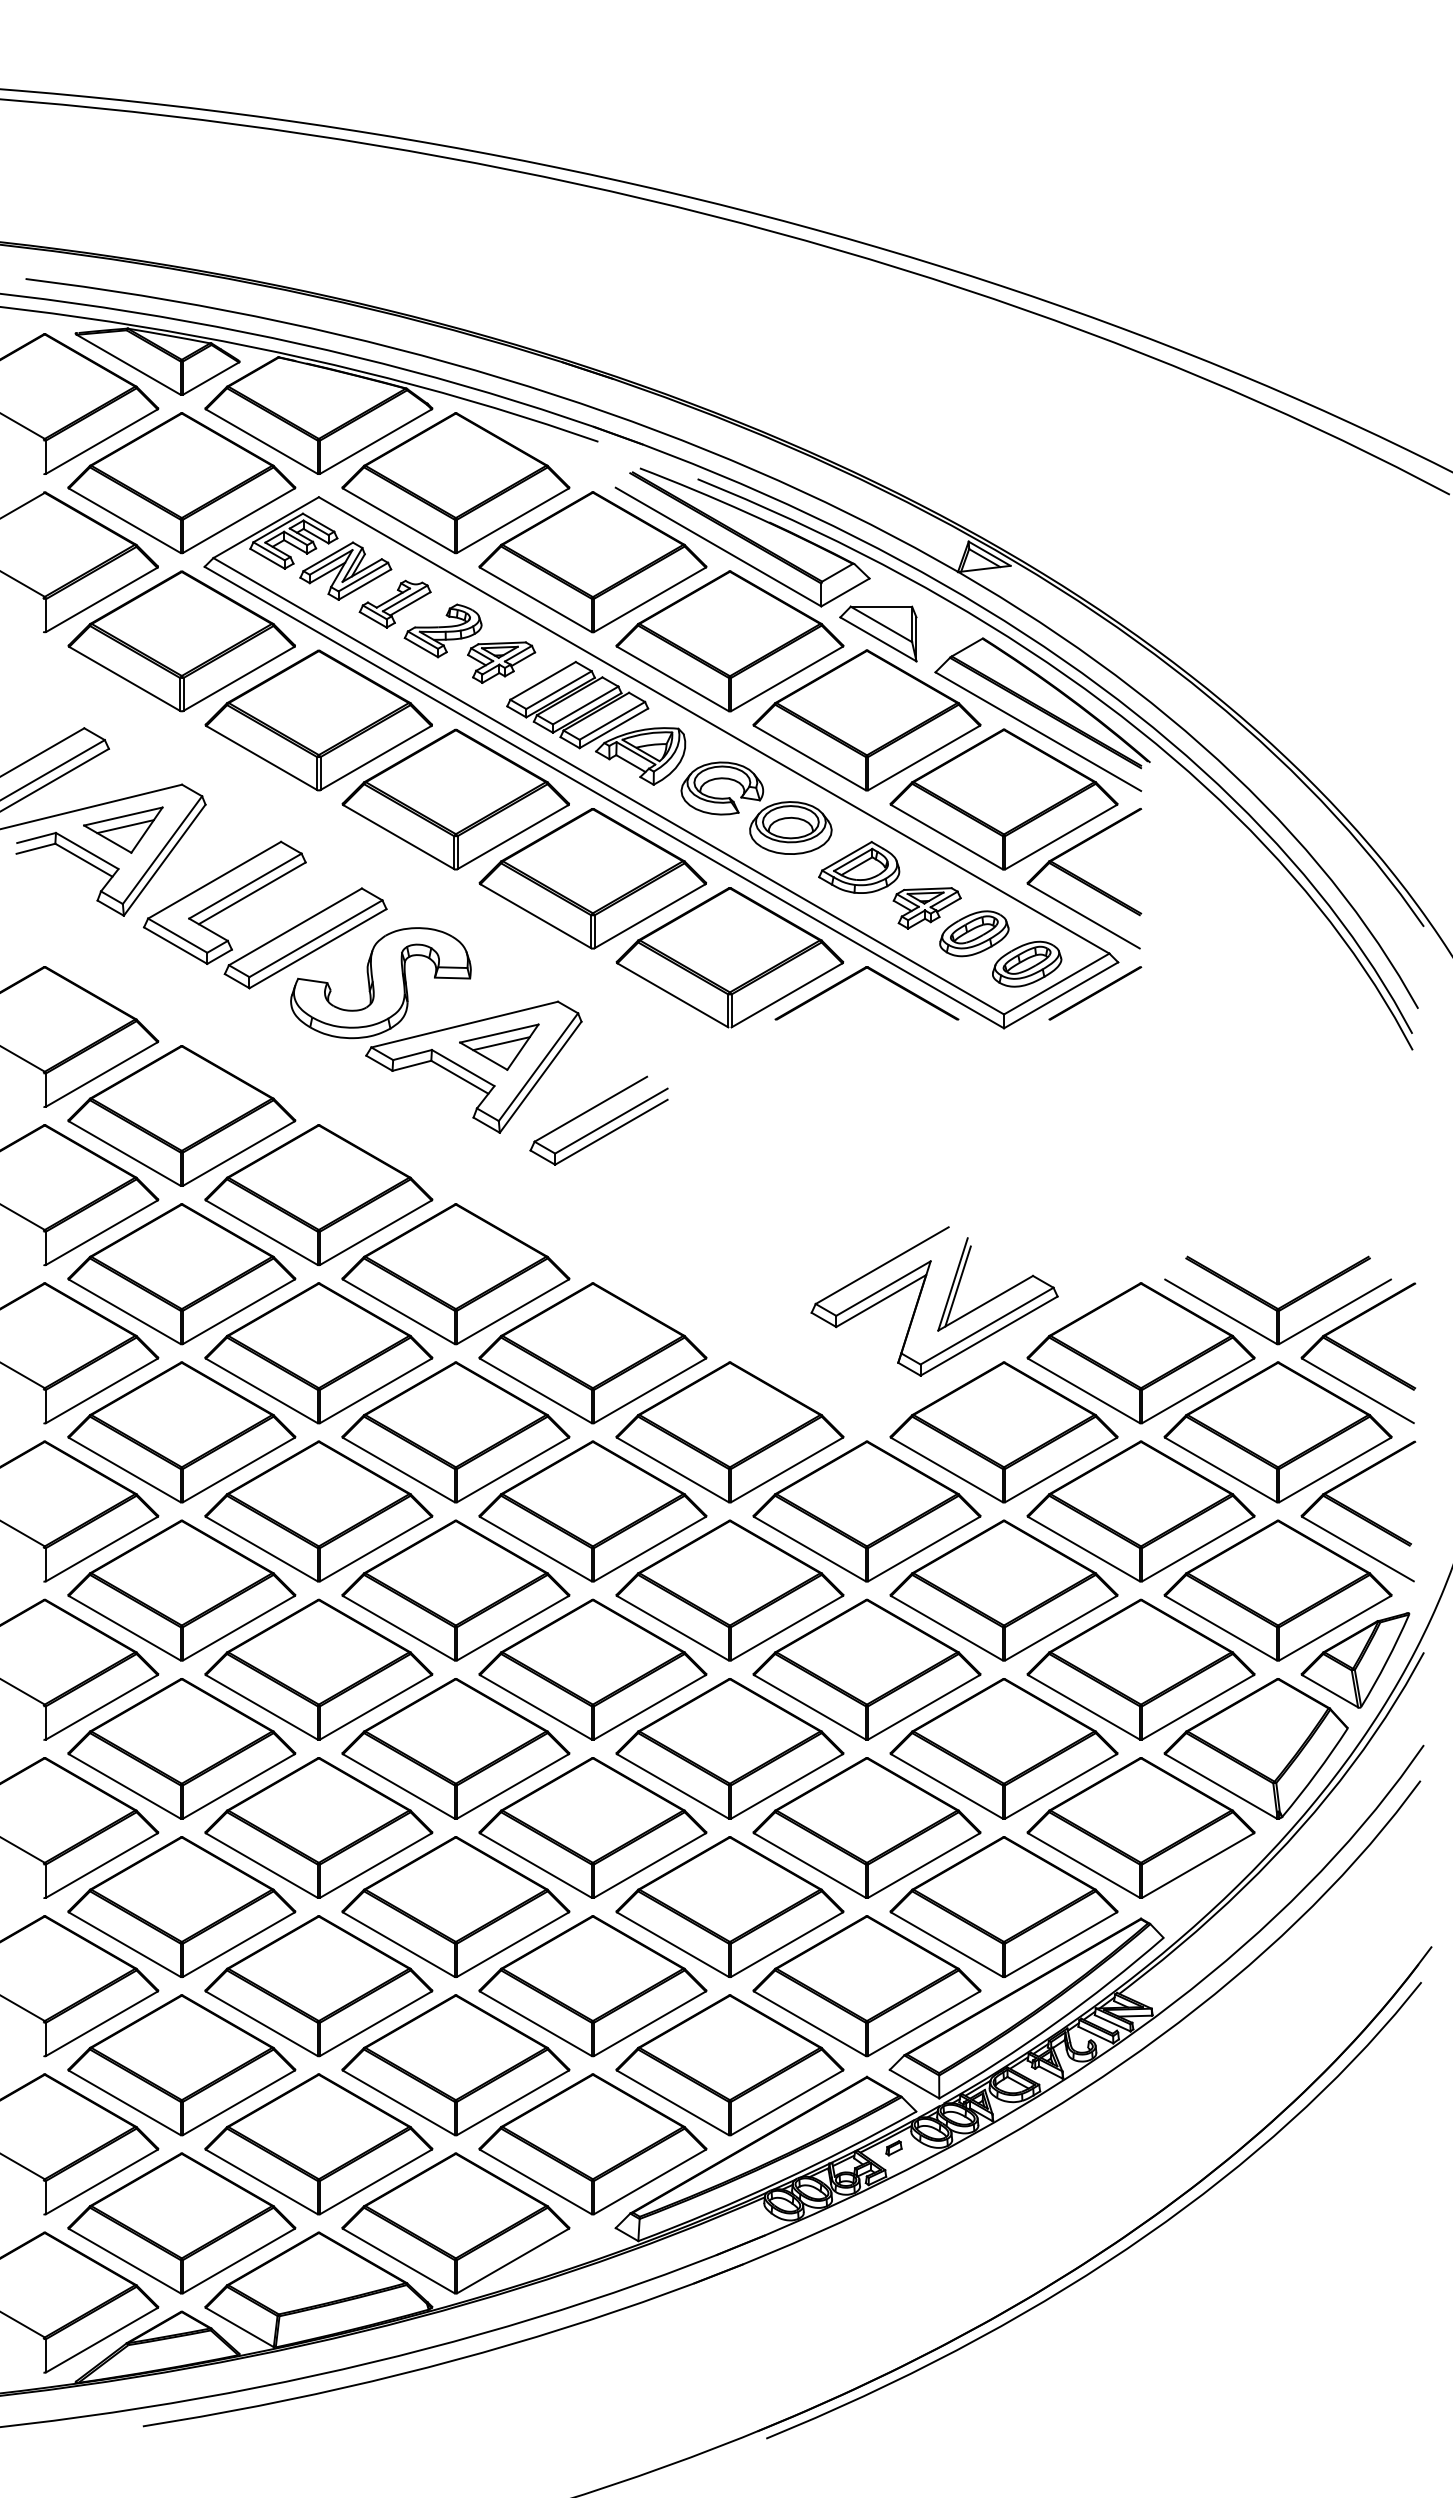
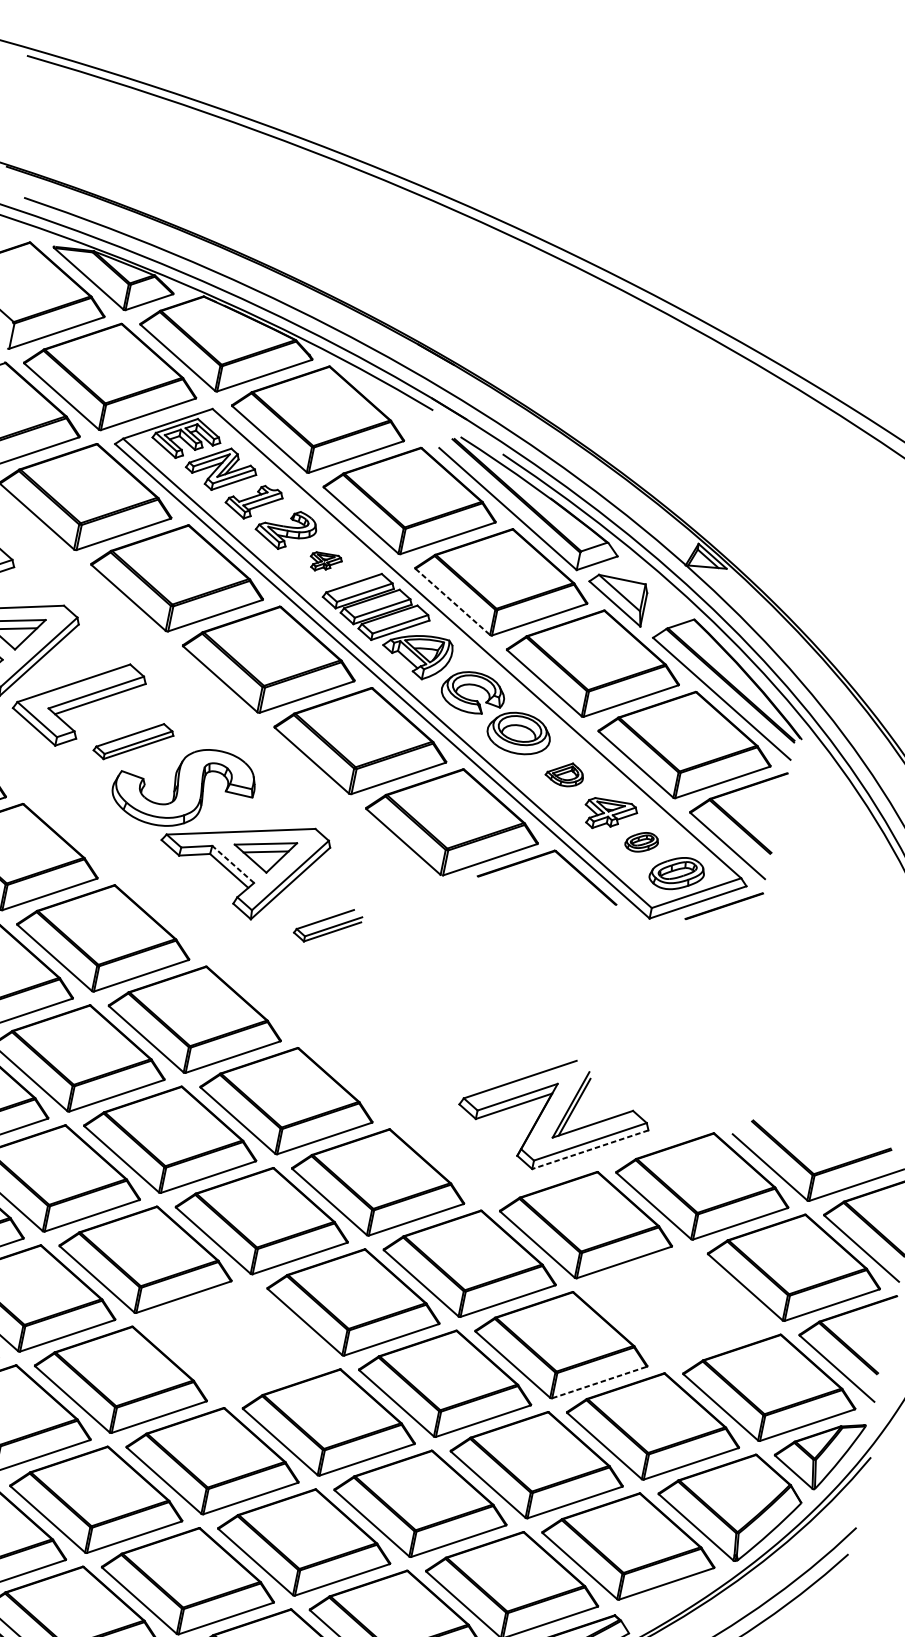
part: (501, 662) -> (325, 562), size x0.6
line: (673, 679) -> (453, 602), solid -> dashed
part: (859, 867) -> (565, 774), size x0.6
part: (974, 933) -> (642, 842), size x0.6
part: (305, 938) -> (133, 741), size x0.6
line: (462, 1067) -> (232, 863), solid -> dashed
part: (598, 1120) -> (327, 925), size x0.6
line: (988, 1336) -> (589, 1149), solid -> dashed
part: (1140, 1511) -> (677, 1306), removed
line: (1061, 1627) -> (599, 1382), solid -> dashed
part: (592, 1669) -> (237, 1340), removed

